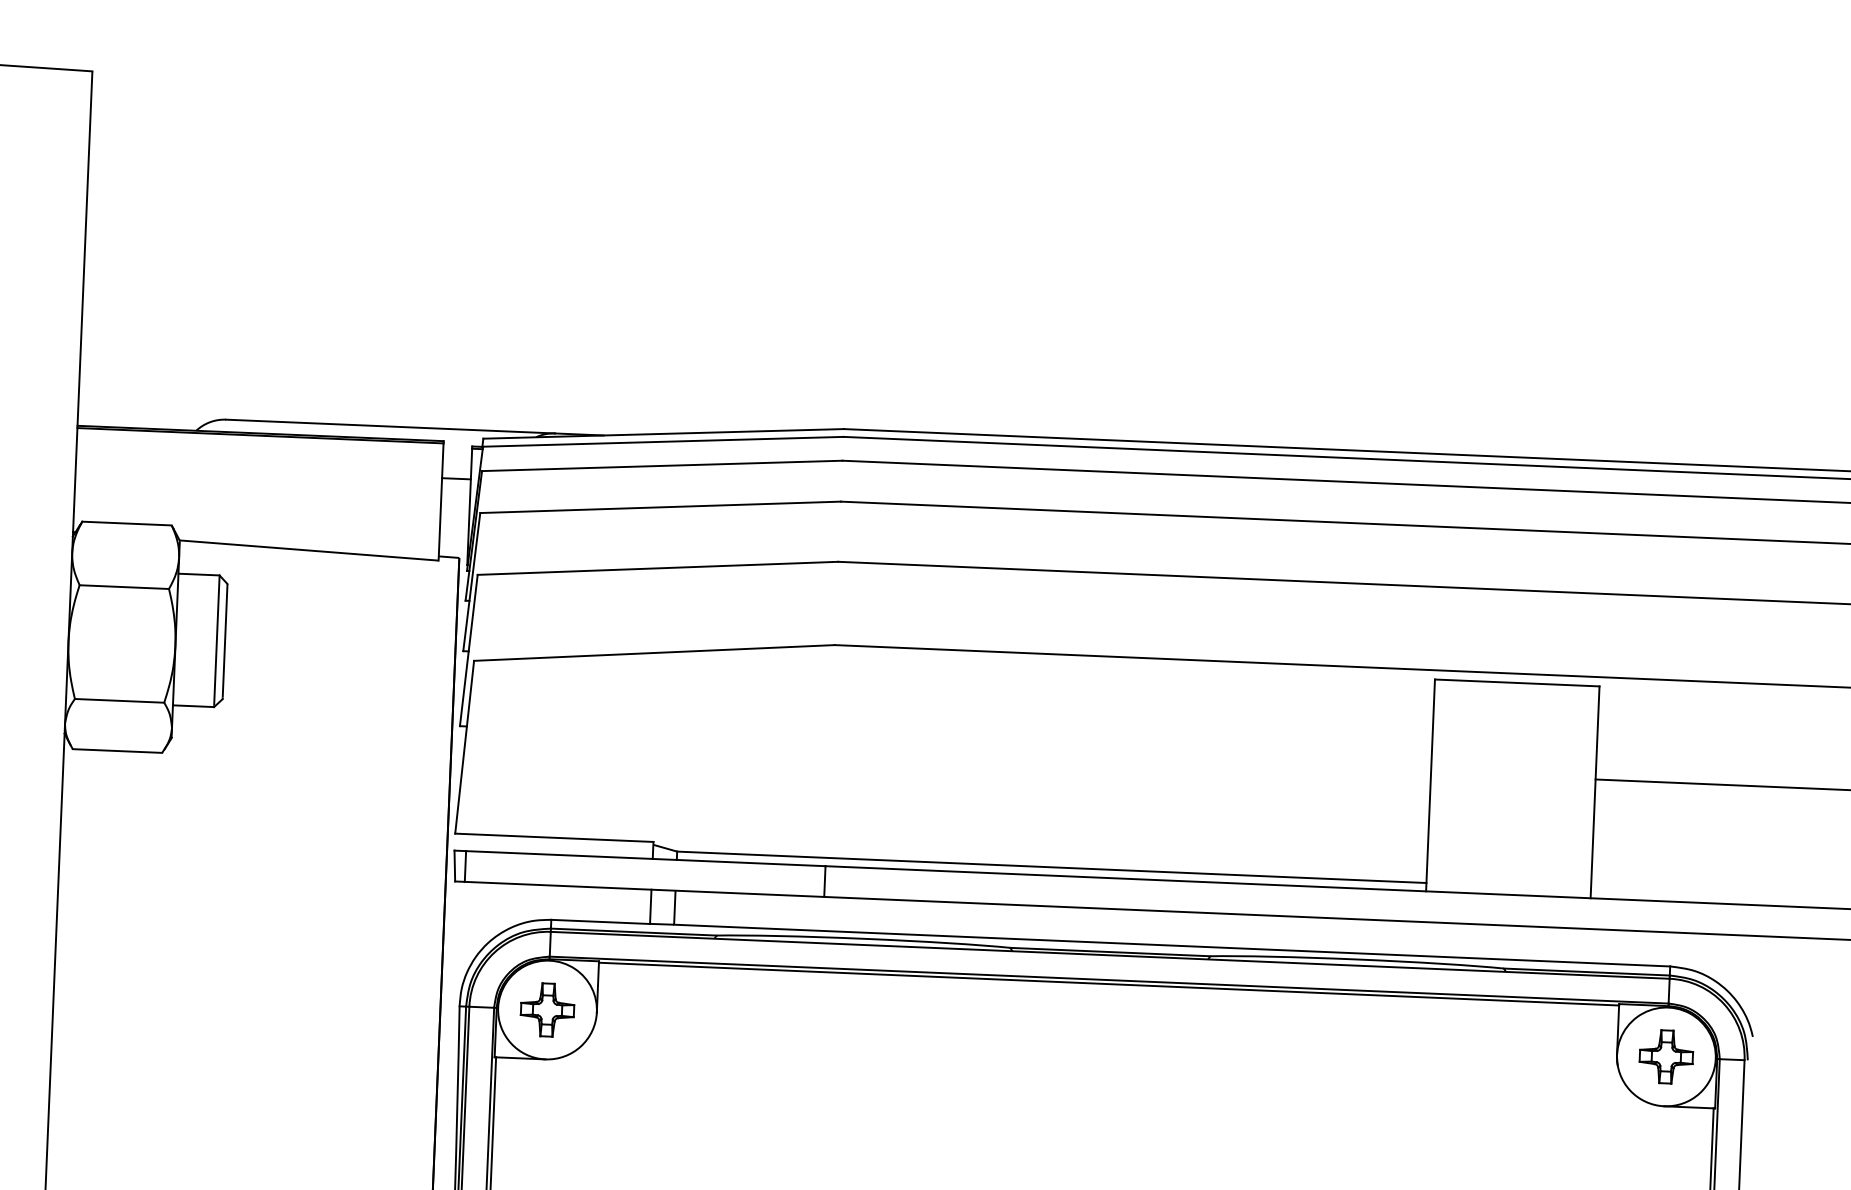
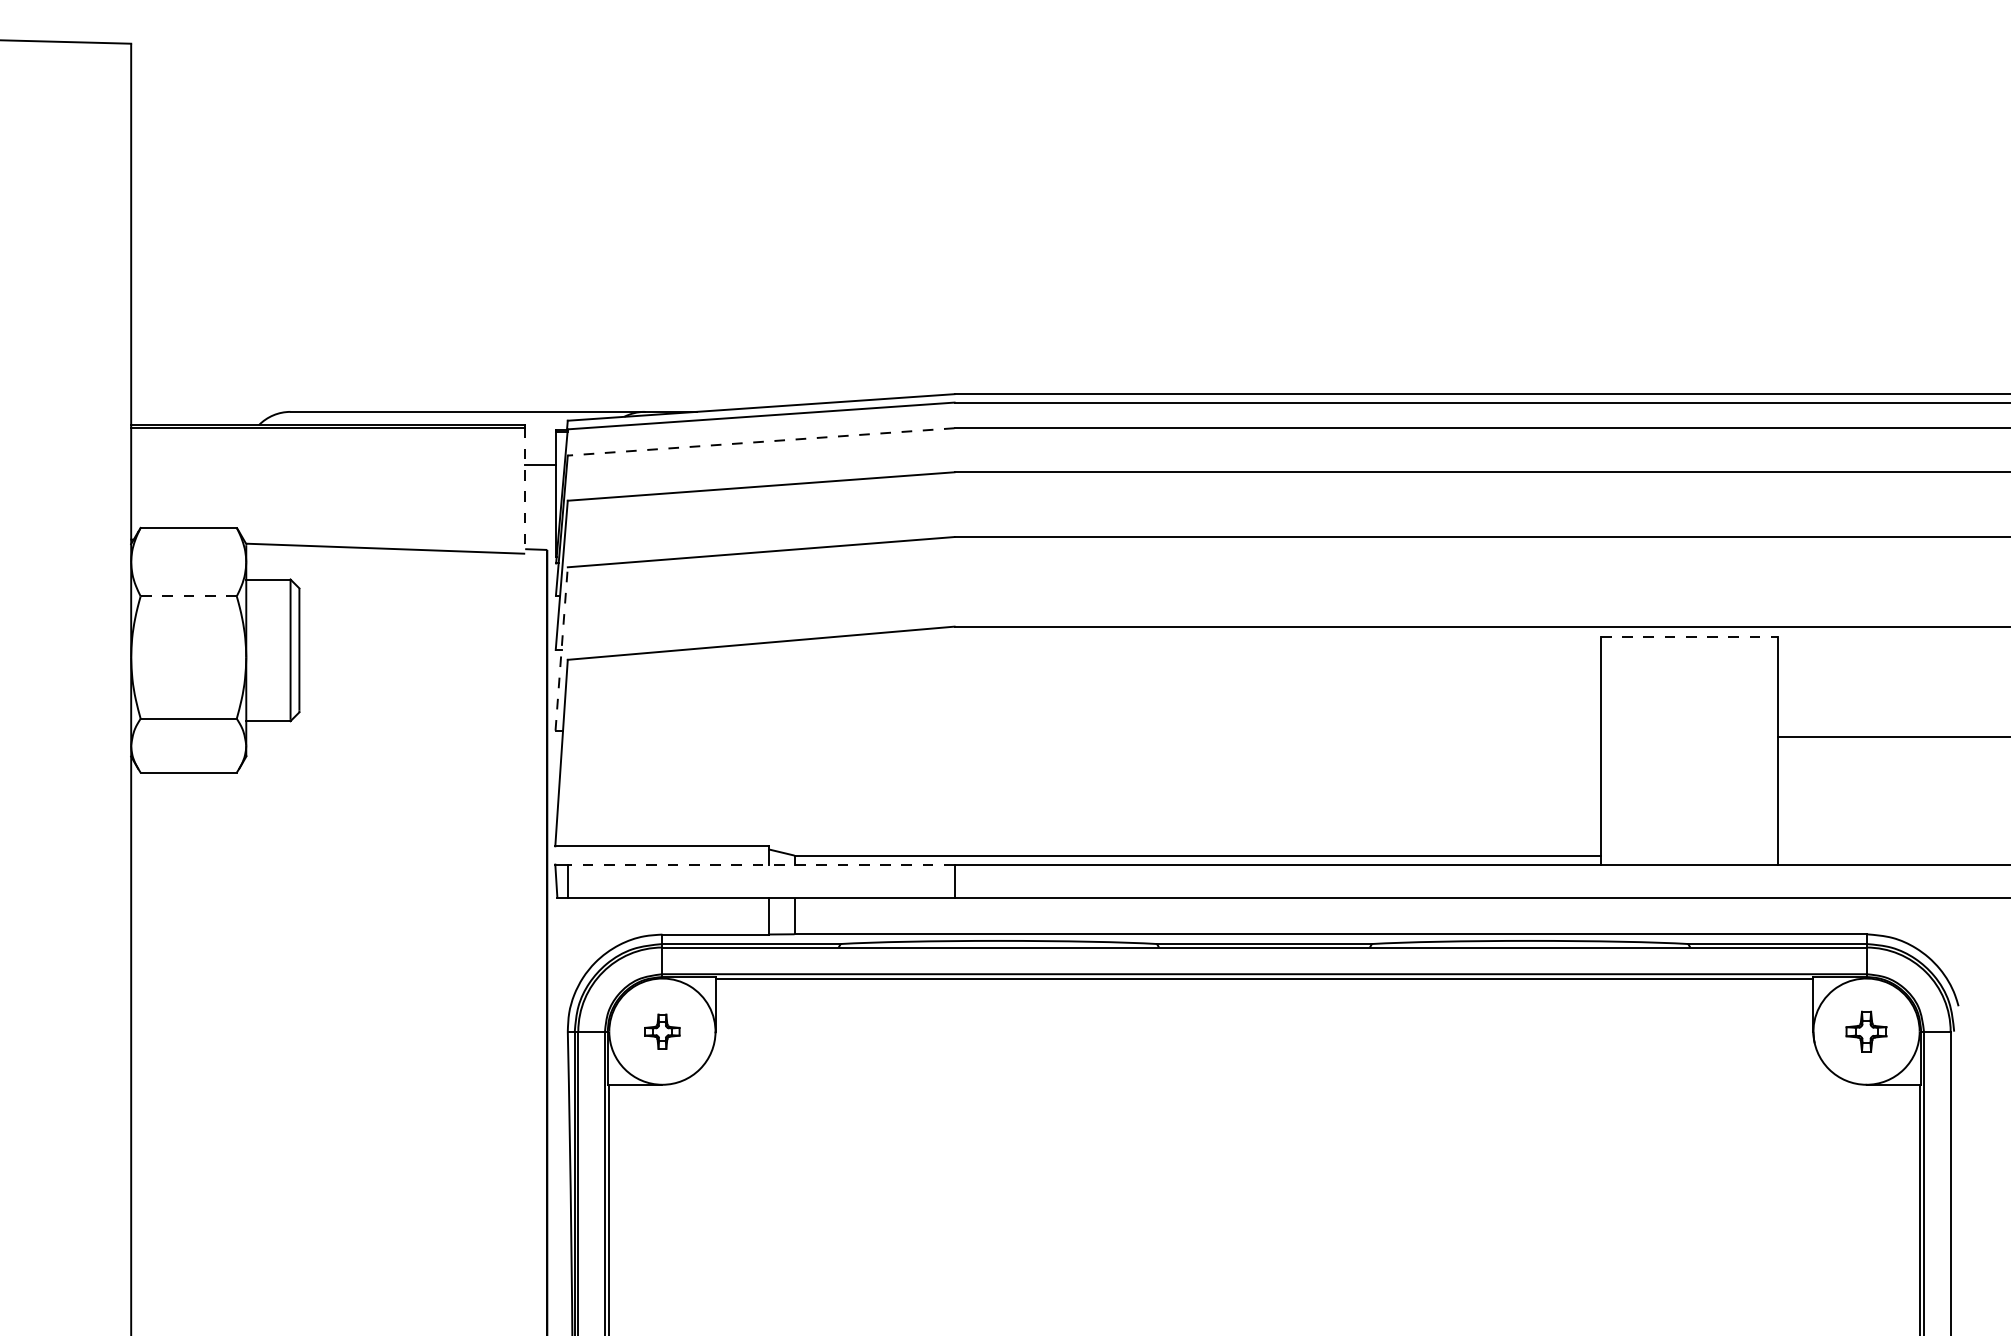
line: (662, 465) -> (761, 441), solid -> dashed
line: (441, 502) -> (525, 491), solid -> dashed
line: (124, 587) -> (188, 596), solid -> dashed
line: (468, 650) -> (561, 648), solid -> dashed
line: (1517, 682) -> (1689, 636), solid -> dashed
line: (645, 858) -> (760, 864), solid -> dashed
part: (547, 1009) -> (662, 1031), size x0.6
part: (1666, 1056) -> (1866, 1031), size x0.7

